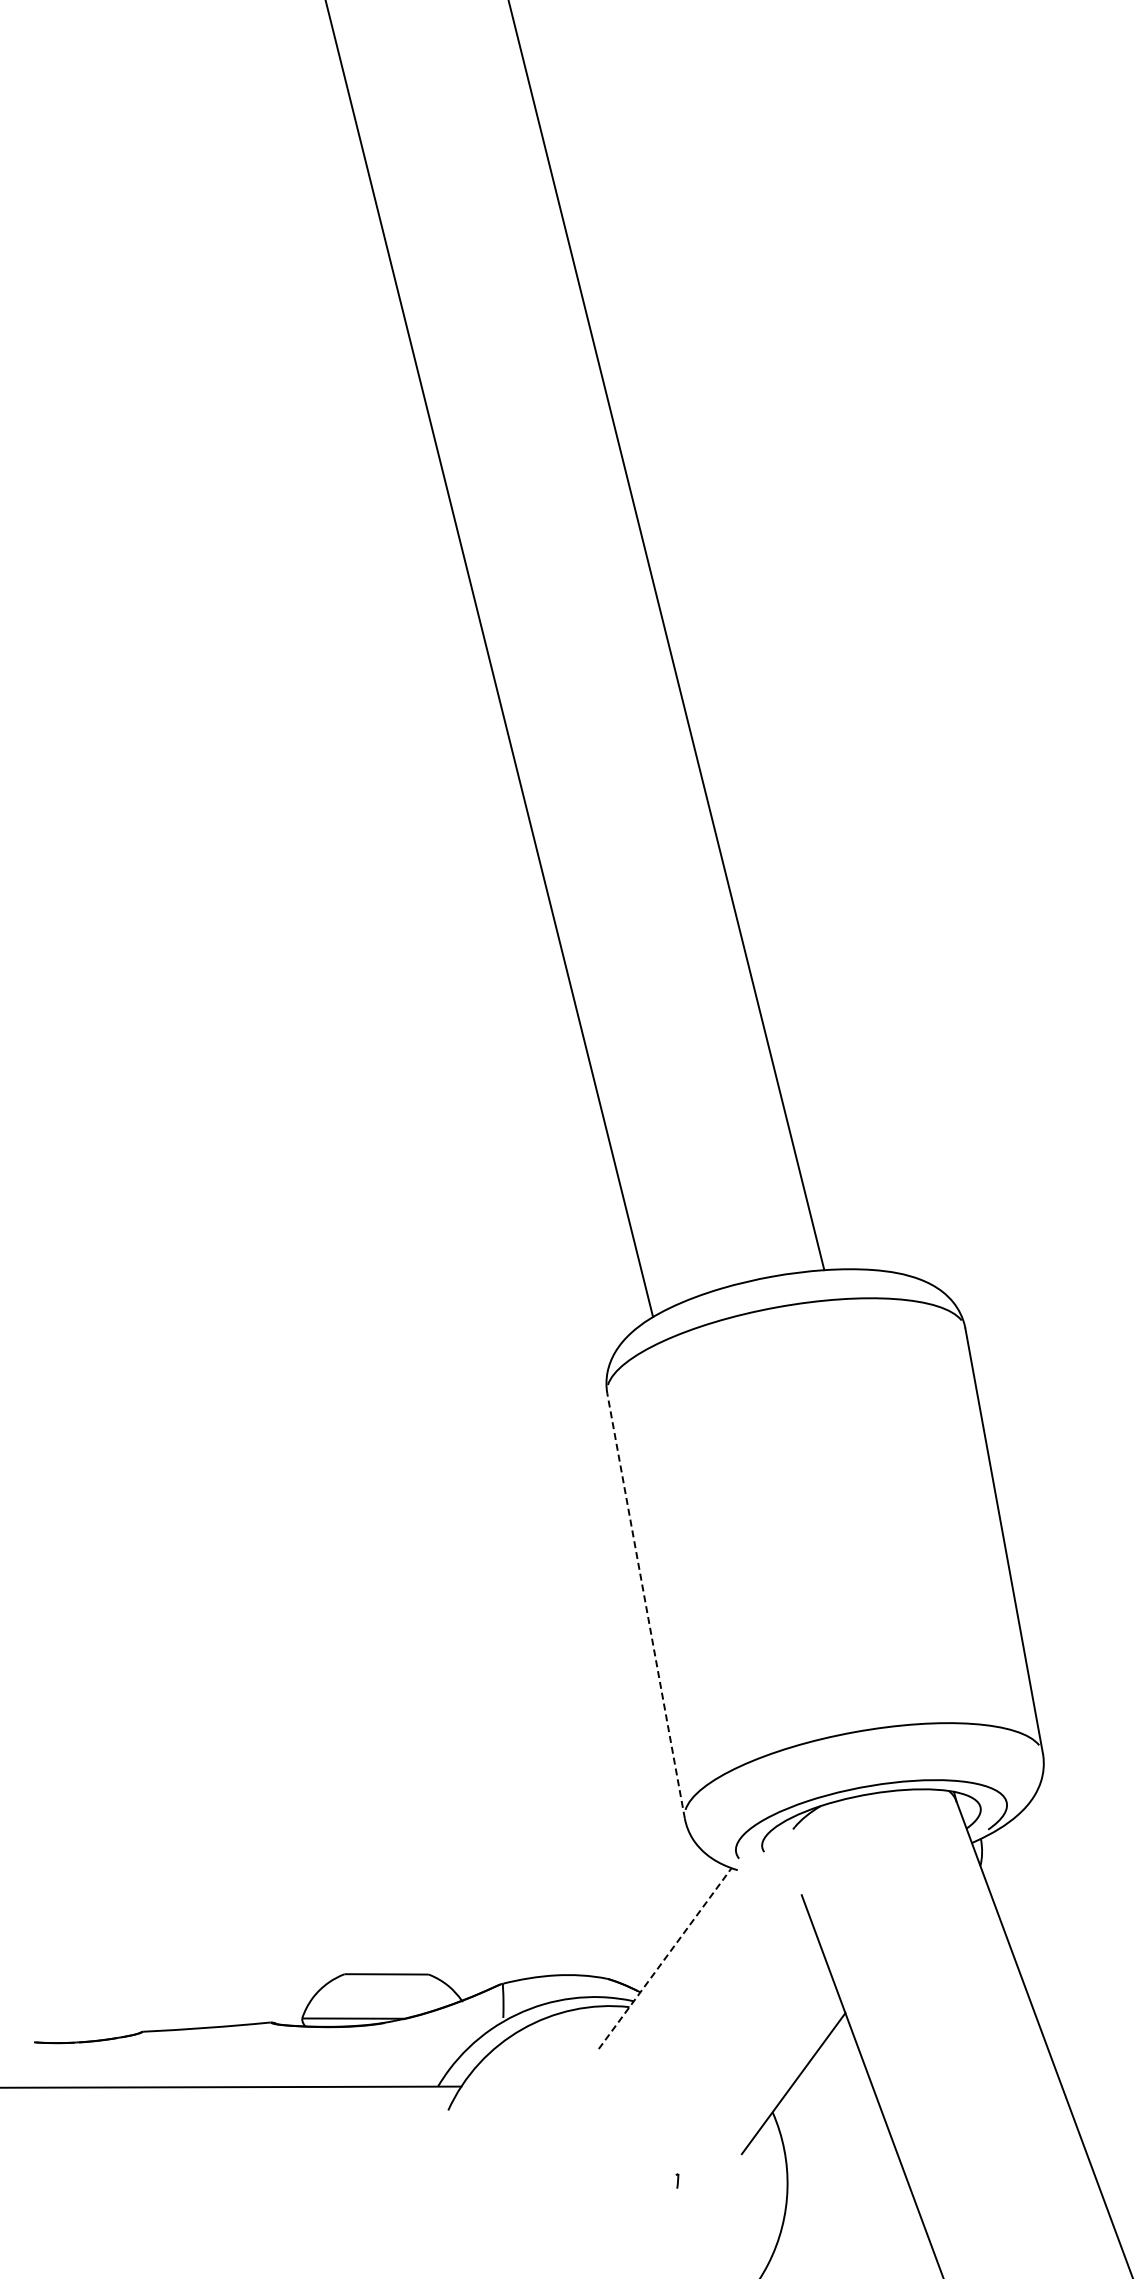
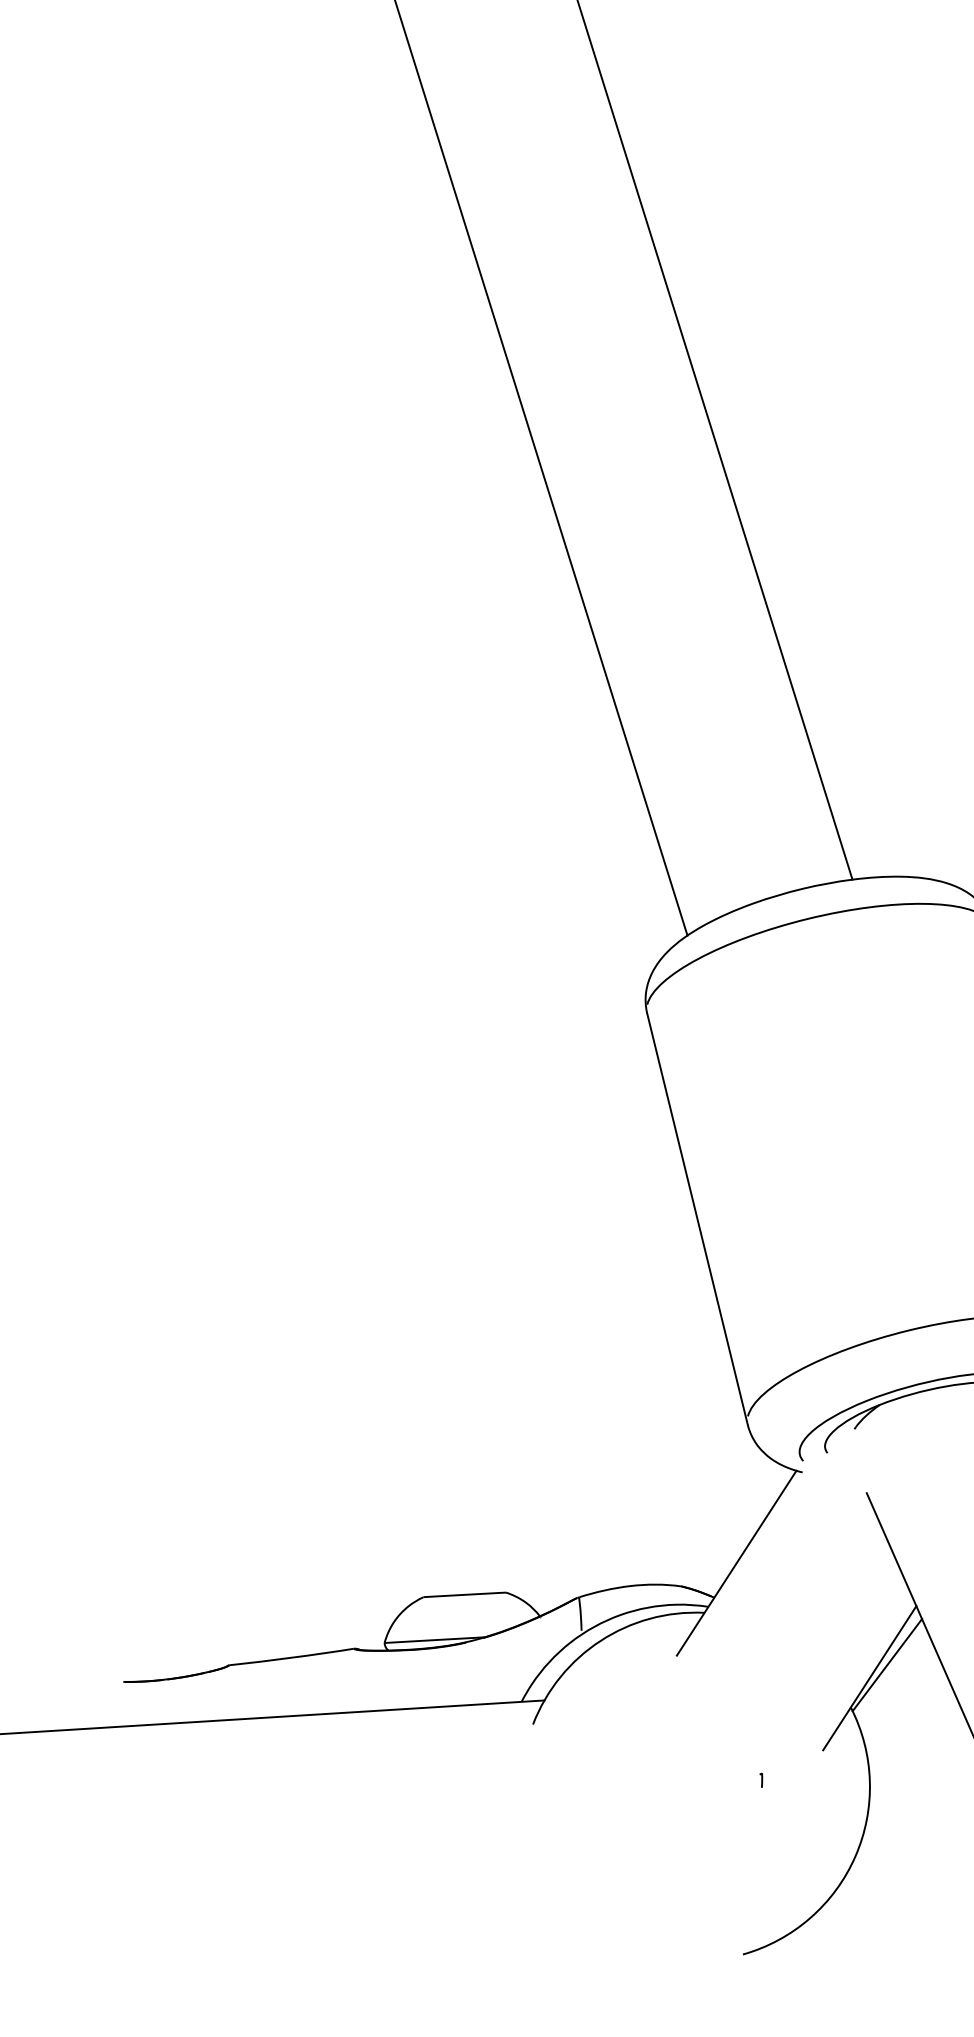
line: (646, 1606) -> (697, 1219), dashed -> solid
line: (665, 1958) -> (736, 1563), dashed -> solid
line: (812, 2071) -> (887, 1665), added

